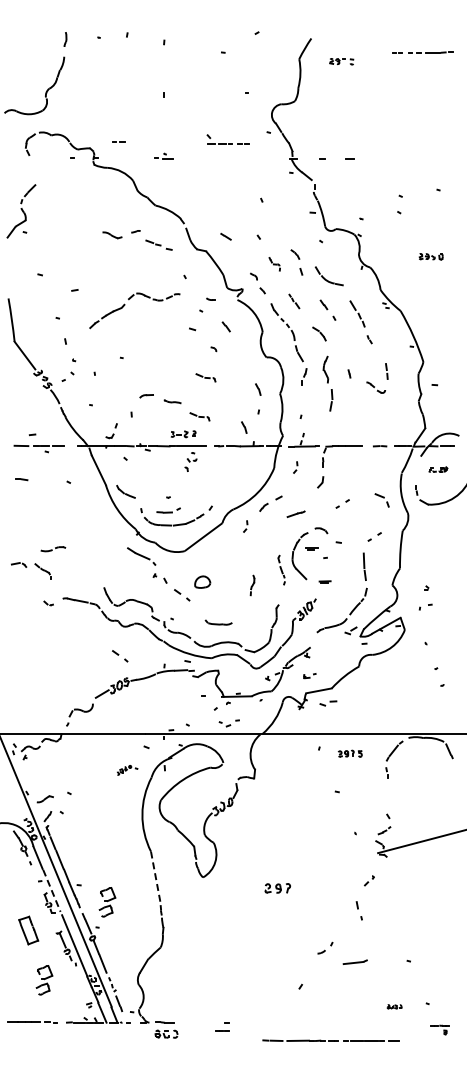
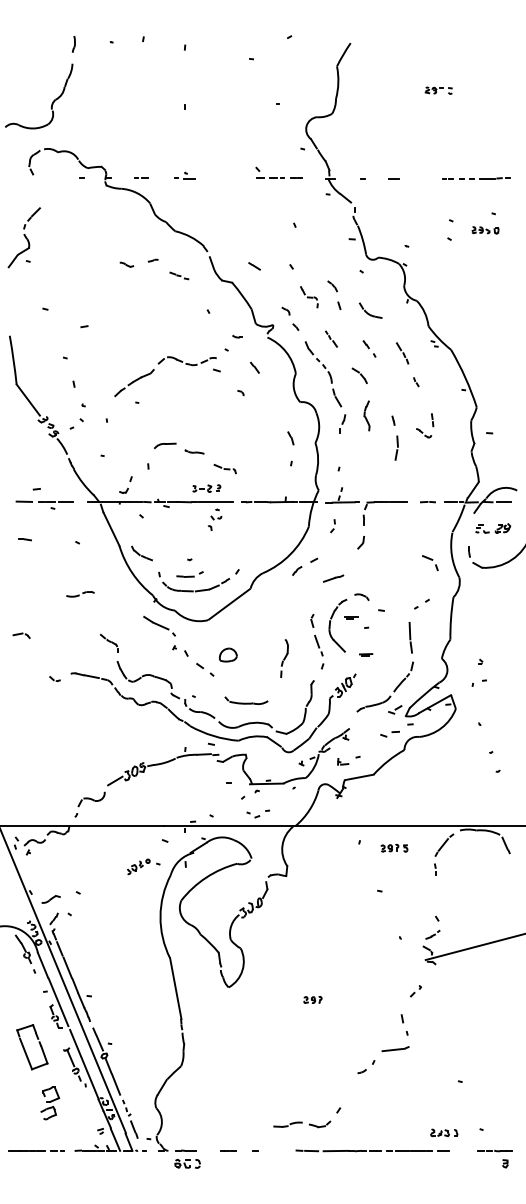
part: (422, 52) -> (475, 178), moved
part: (341, 61) -> (438, 90), moved
part: (227, 139) -> (278, 172), moved
line: (119, 141) -> (141, 177), moved
part: (112, 235) -> (126, 264), size x0.62
part: (159, 245) -> (179, 276), size x0.62
part: (430, 256) -> (484, 230), moved
part: (274, 264) -> (309, 297), size x1.43
part: (328, 275) -> (369, 309), size x0.71
part: (125, 305) -> (154, 370), moved
part: (328, 309) -> (369, 348), size x0.71
part: (357, 314) -> (402, 353), size x0.71
part: (205, 377) -> (231, 424), removed
part: (377, 378) -> (425, 425), size x0.71
part: (146, 396) -> (165, 446), size x1.43
part: (331, 400) -> (396, 448), moved
part: (244, 427) -> (275, 481), removed
part: (438, 469) -> (493, 528), size x1.67
part: (342, 503) -> (385, 566), removed
part: (245, 526) -> (276, 592), removed
part: (53, 549) -> (80, 594), moved
part: (281, 569) -> (317, 640), size x1.67
part: (42, 571) -> (108, 643), moved
part: (252, 585) -> (284, 658), size x1.67
part: (218, 622) -> (246, 700), size x1.43
part: (120, 656) -> (135, 738), removed
part: (309, 675) -> (348, 760), size x1.67
part: (328, 703) -> (390, 734), moved
part: (127, 770) -> (143, 867), size x1.43
line: (156, 879) -> (176, 989), dashed -> solid
part: (277, 888) -> (312, 999), size x0.62
line: (51, 890) -> (58, 1002), dashed -> solid
part: (107, 902) -> (121, 1015), removed
part: (28, 930) -> (32, 1047), size x1.43
line: (355, 961) -> (395, 1048), moved
part: (268, 998) -> (302, 1123), added
part: (394, 1006) -> (444, 1132), size x1.67
part: (439, 1029) -> (494, 1158), size x1.67
line: (222, 1030) -> (228, 1150), moved
line: (330, 1040) -> (372, 1150), moved

